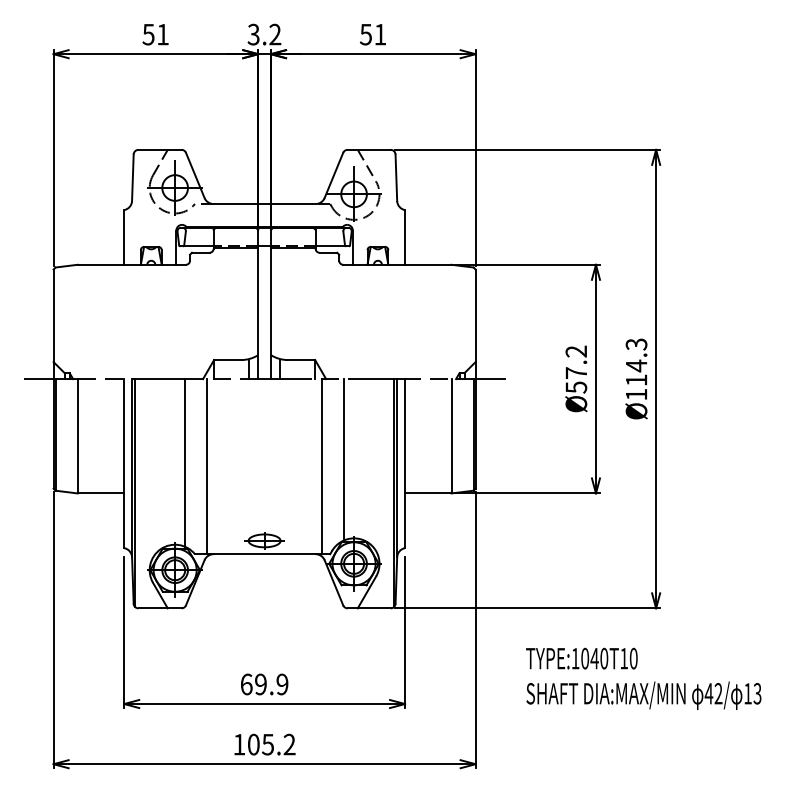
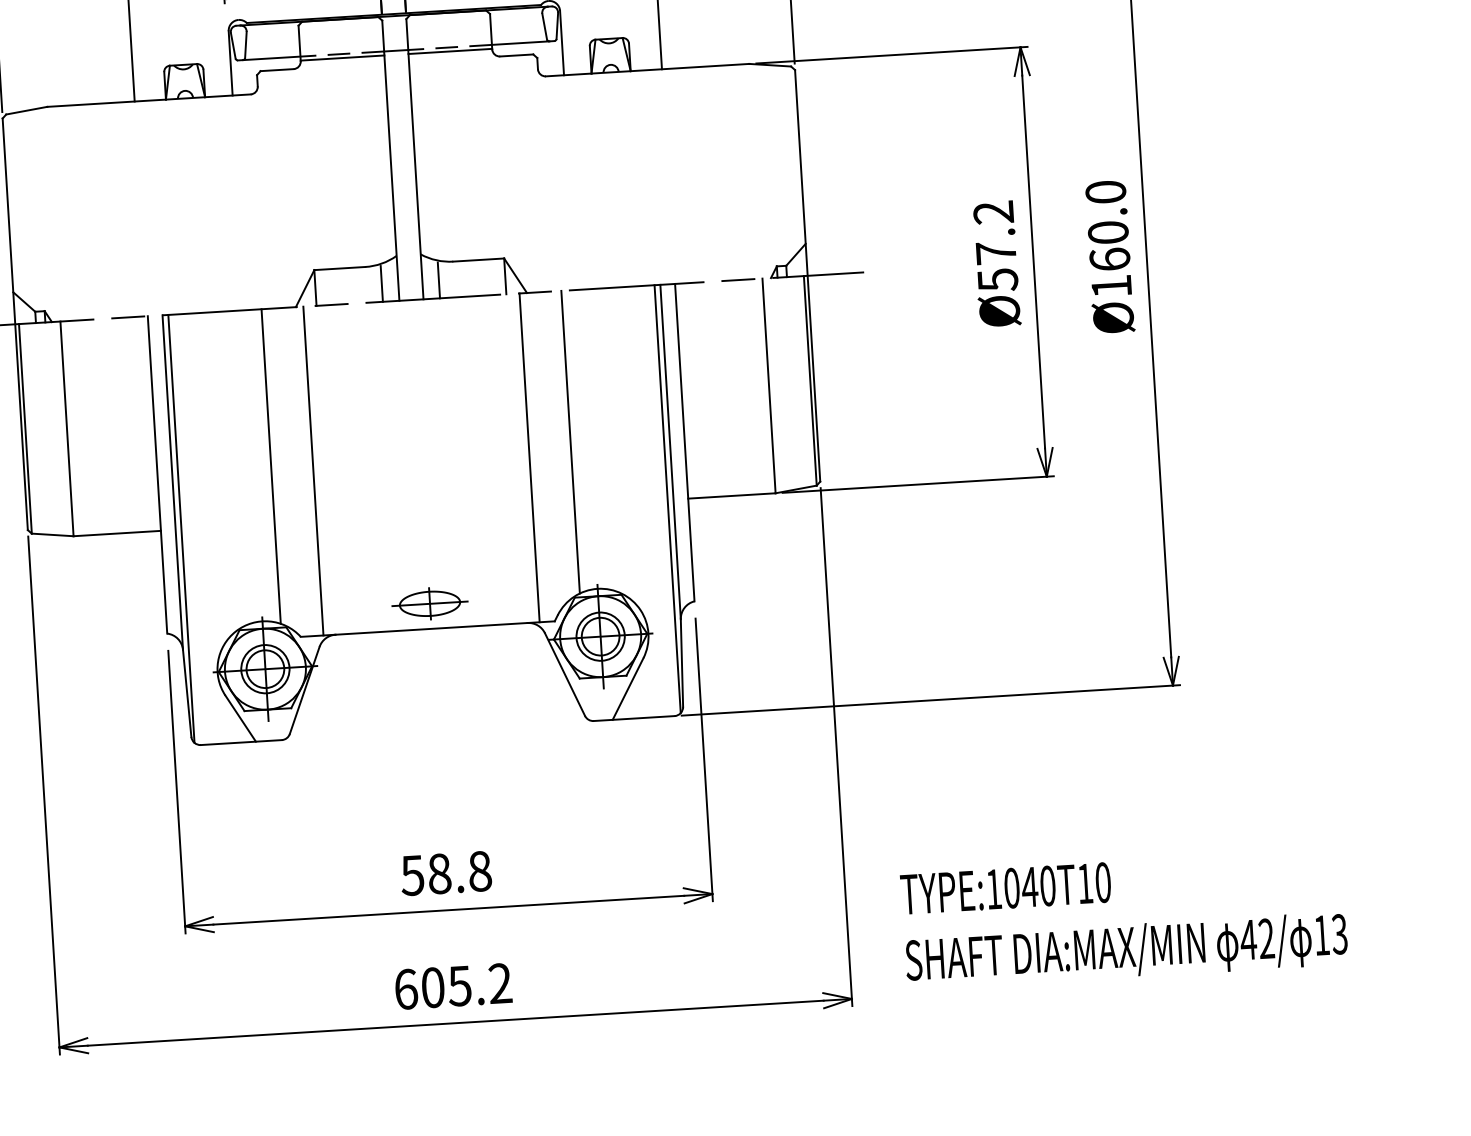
text: (636, 361) -> (1107, 224), Ø114.3 -> Ø160.0
text: (643, 678) -> (1123, 918), moved
text: (264, 684) -> (446, 873), 69.9 -> 58.8
text: (239, 744) -> (406, 989), 105.2 -> 605.2

